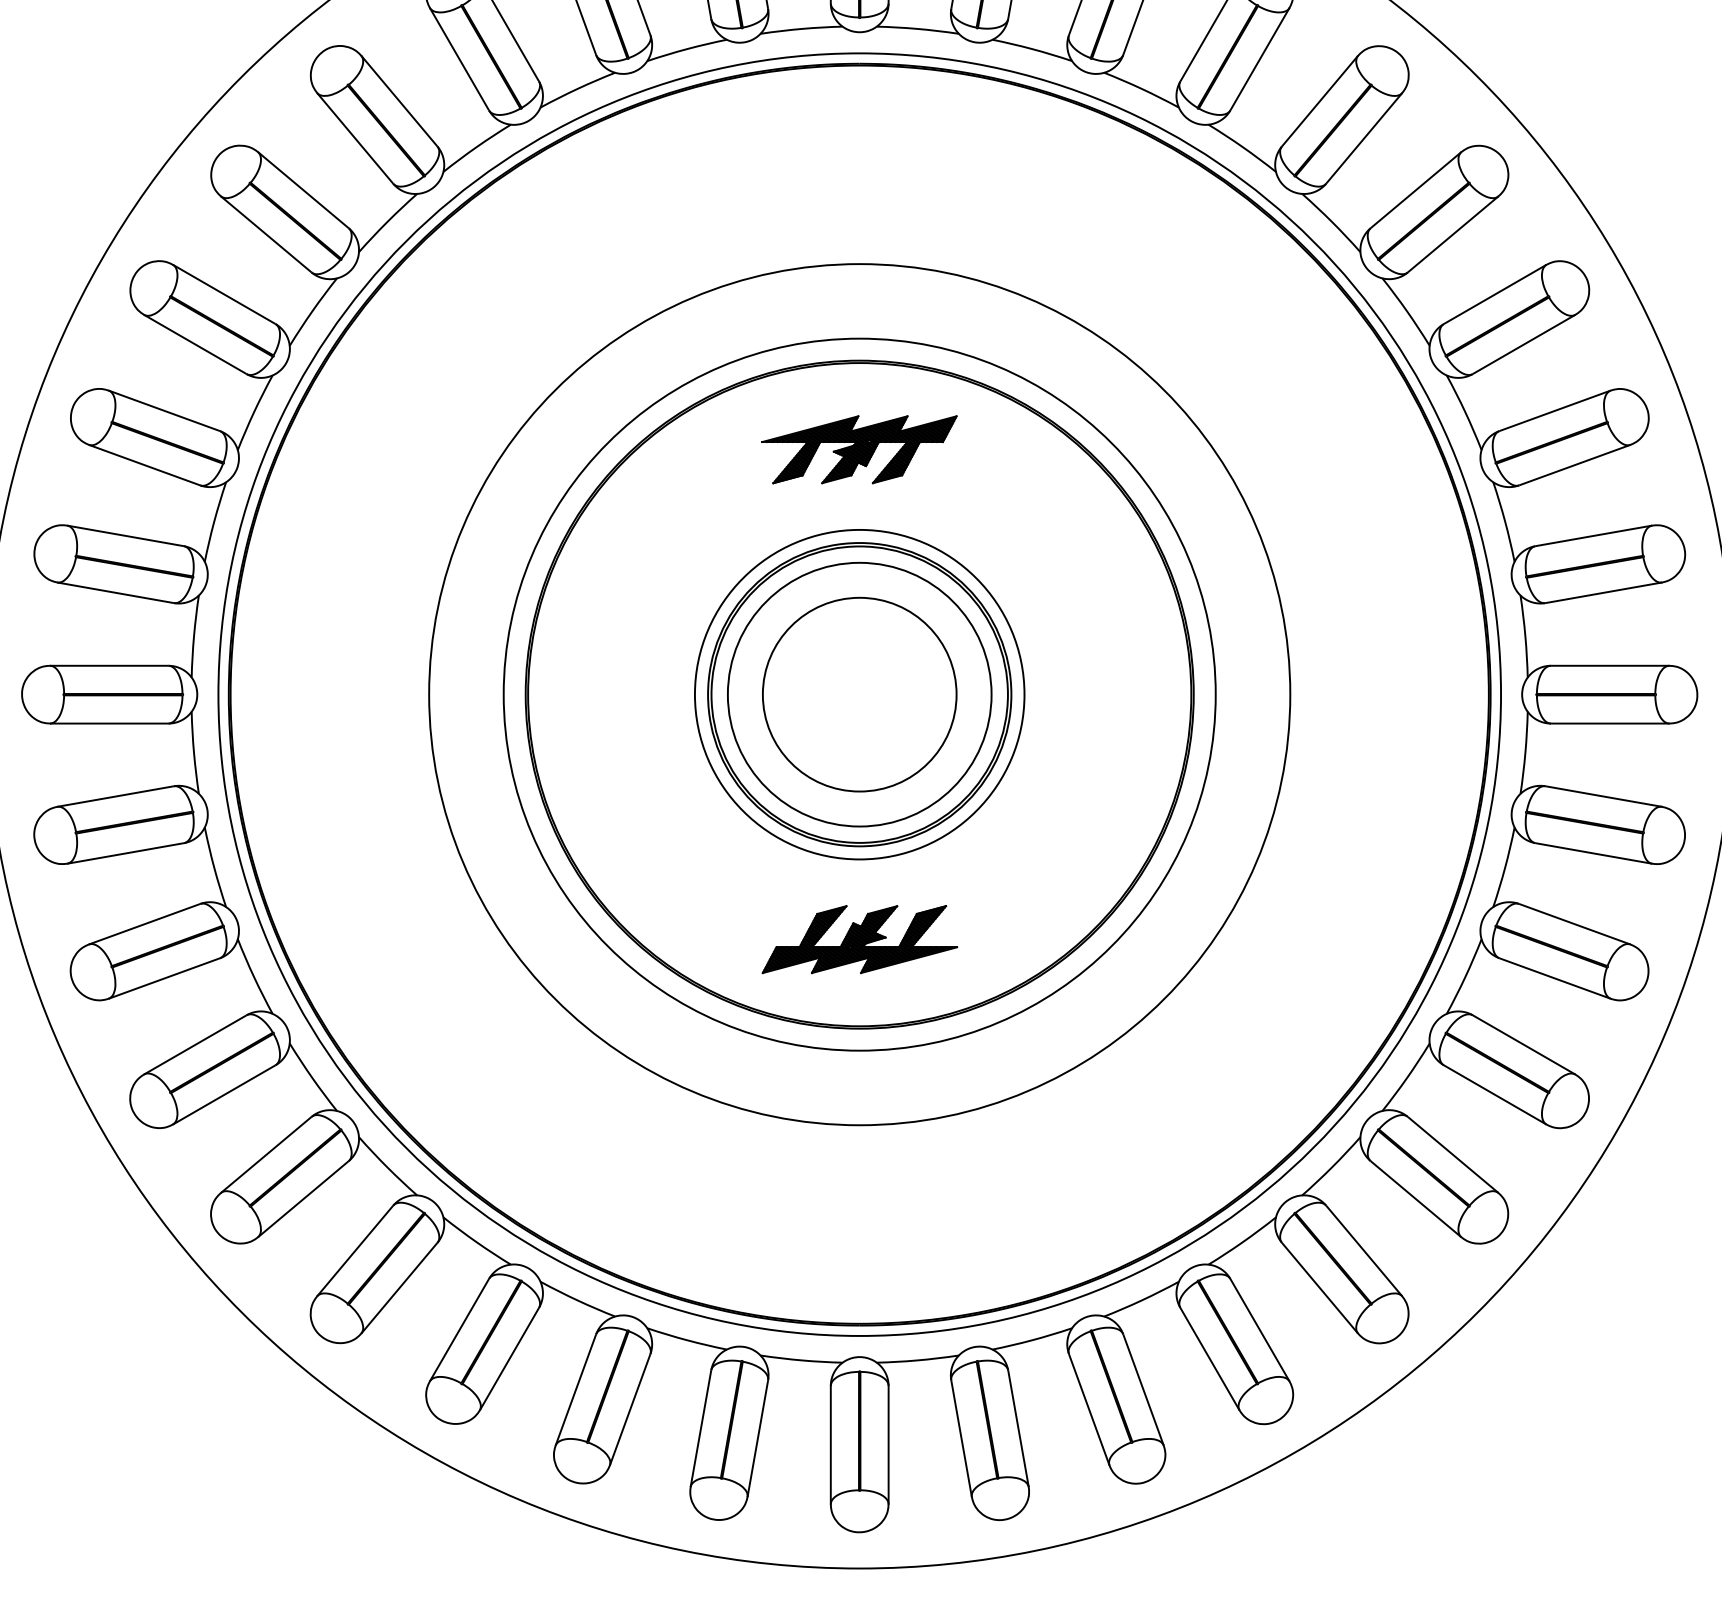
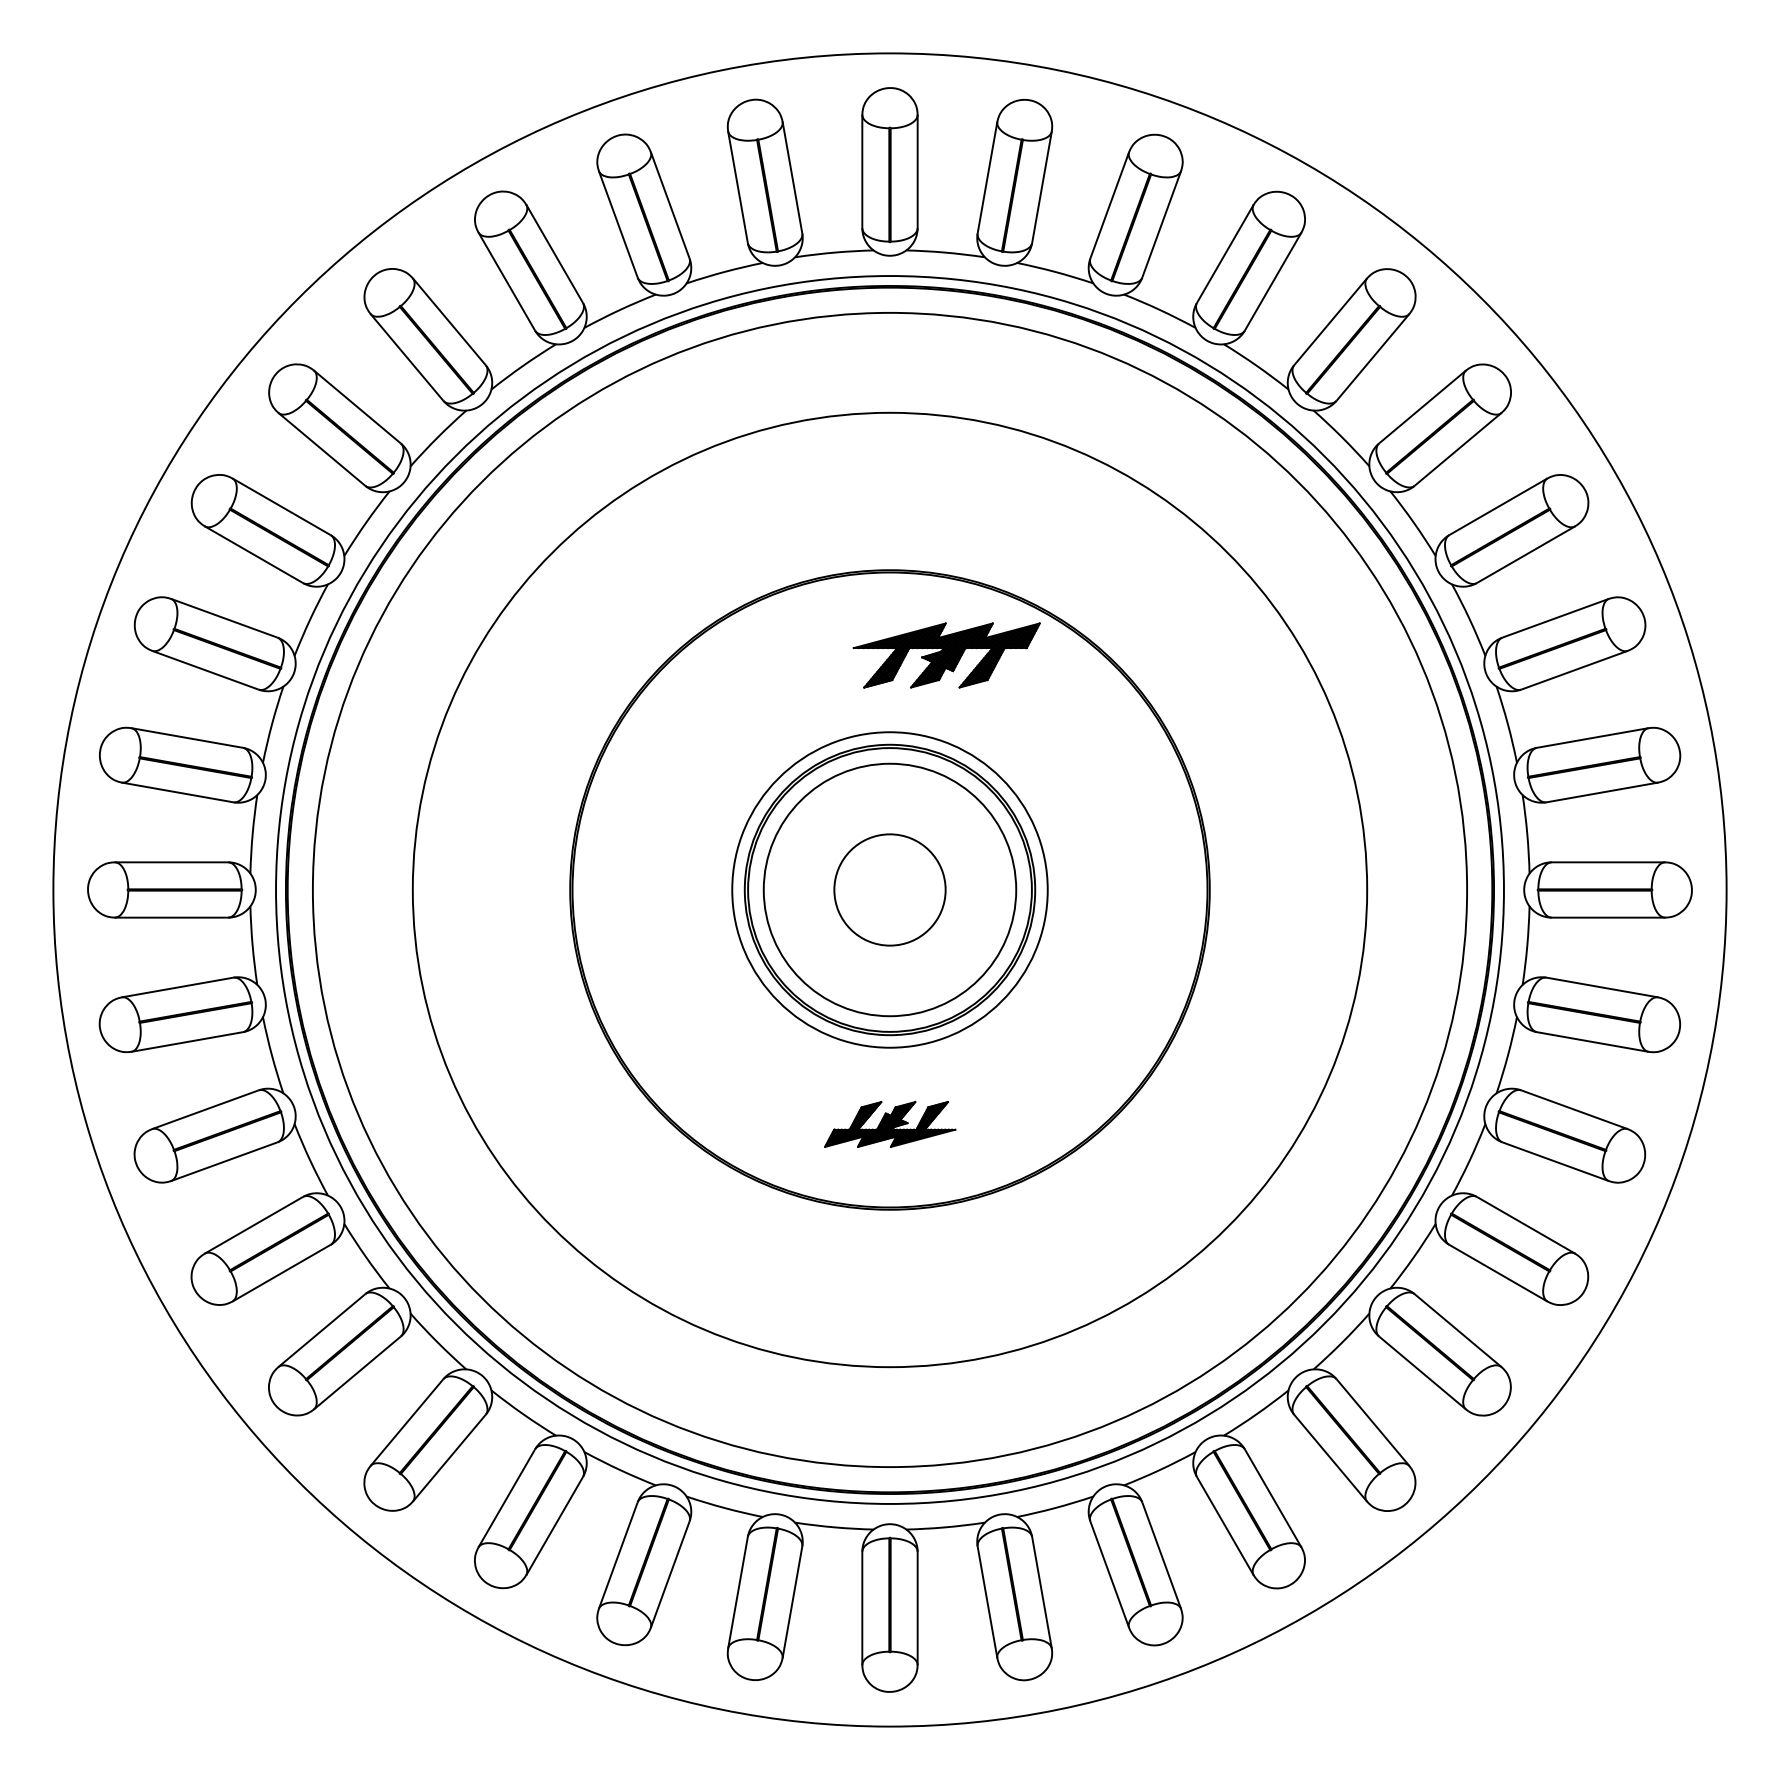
part: (859, 449) -> (946, 655), moved
circle: (859, 694) -> (889, 889), size x0.6
circle: (859, 694) -> (889, 889), size x1.4
circle: (859, 694) -> (889, 889), size x1.4
part: (860, 939) -> (890, 1124), size x0.7

